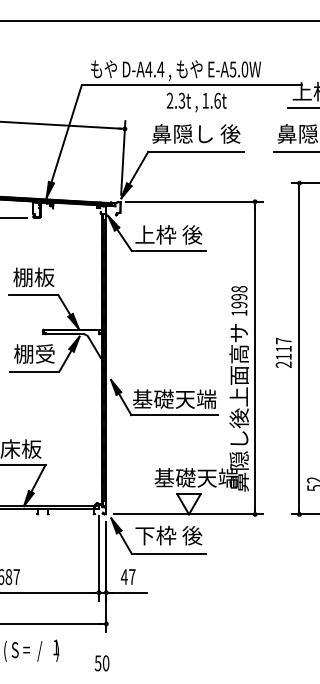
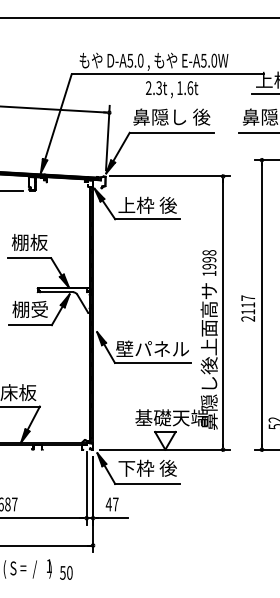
text: (154, 69) -> (135, 60), D-A4.4 -> D-A5.0
text: (174, 398) -> (152, 348), 基礎天端 -> 壁パネル
text: (102, 662) -> (66, 572), moved

